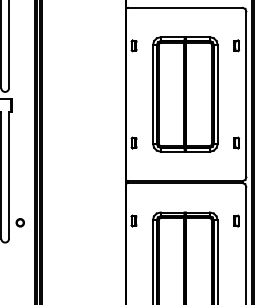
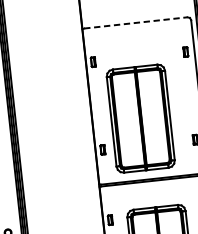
line: (185, 7) -> (135, 22), solid -> dashed
part: (185, 94) -> (140, 118), moved

